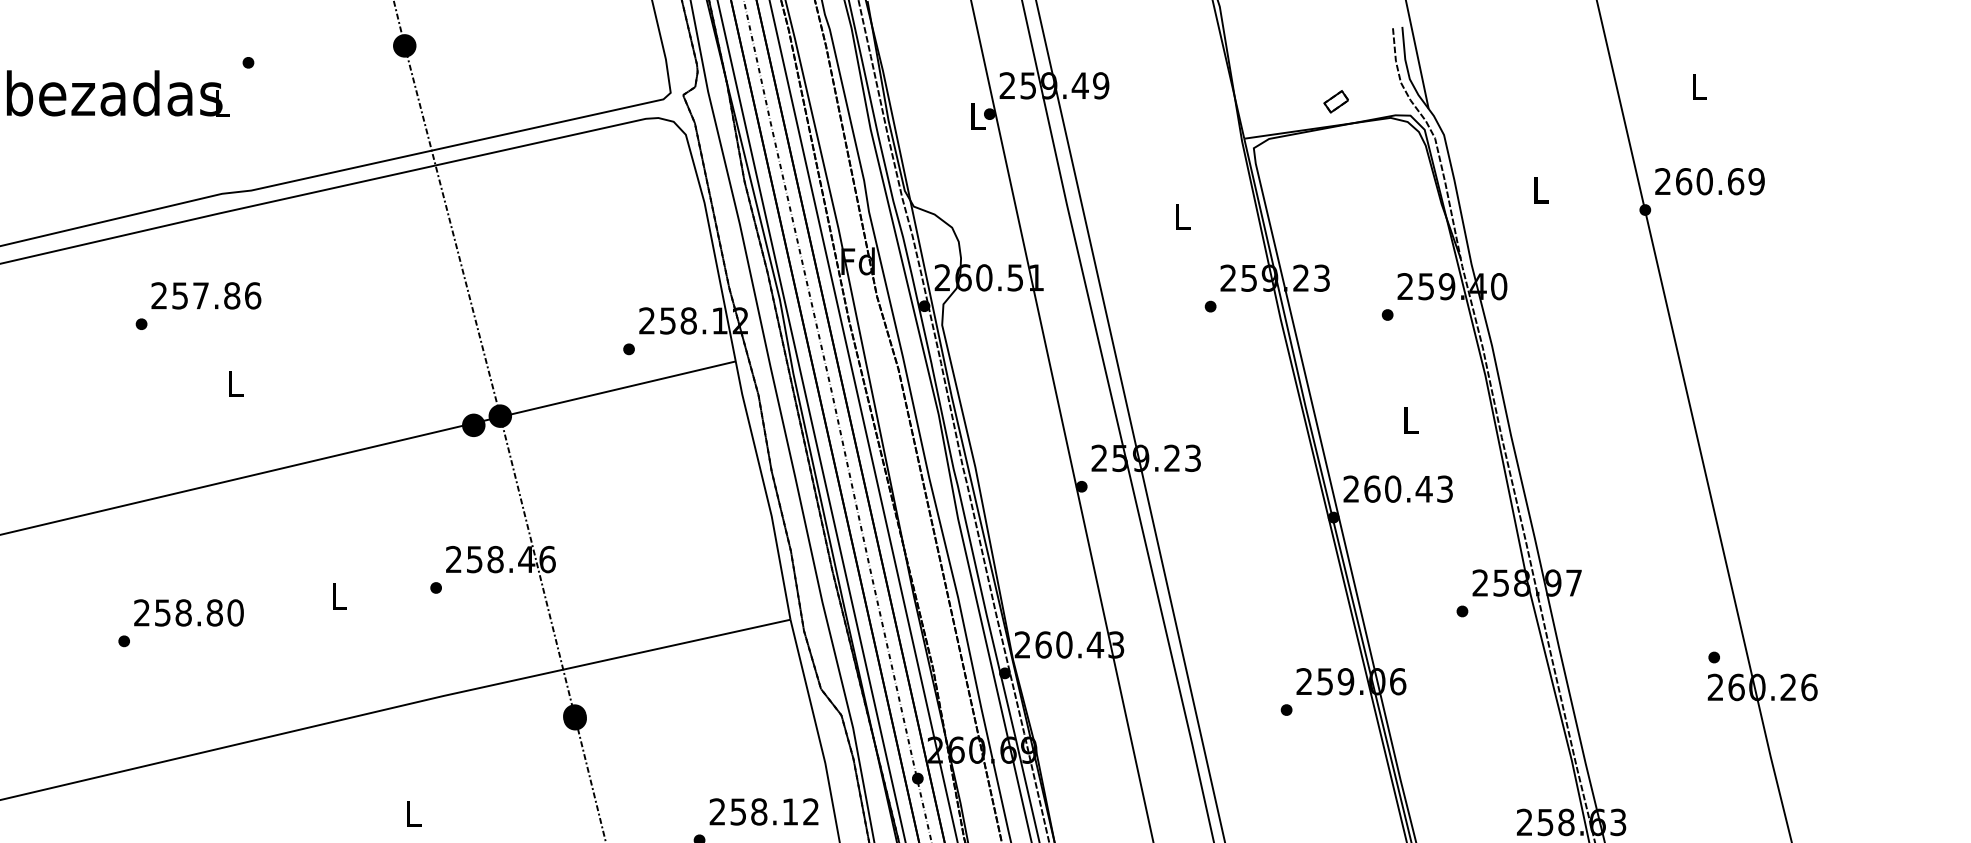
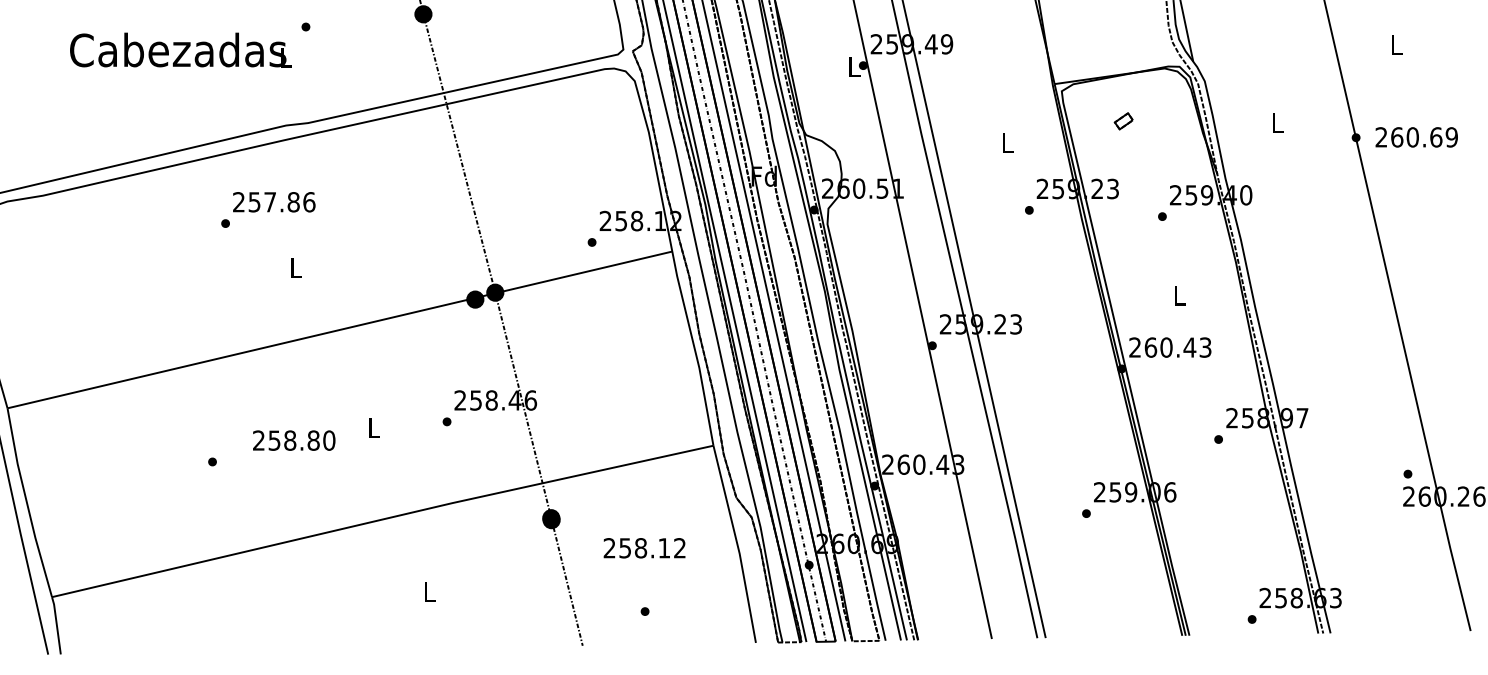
part: (1335, 101) -> (1123, 121), moved
text: (1709, 181) -> (1416, 137), moved
text: (189, 612) -> (294, 440), moved
text: (763, 812) -> (644, 548), moved

